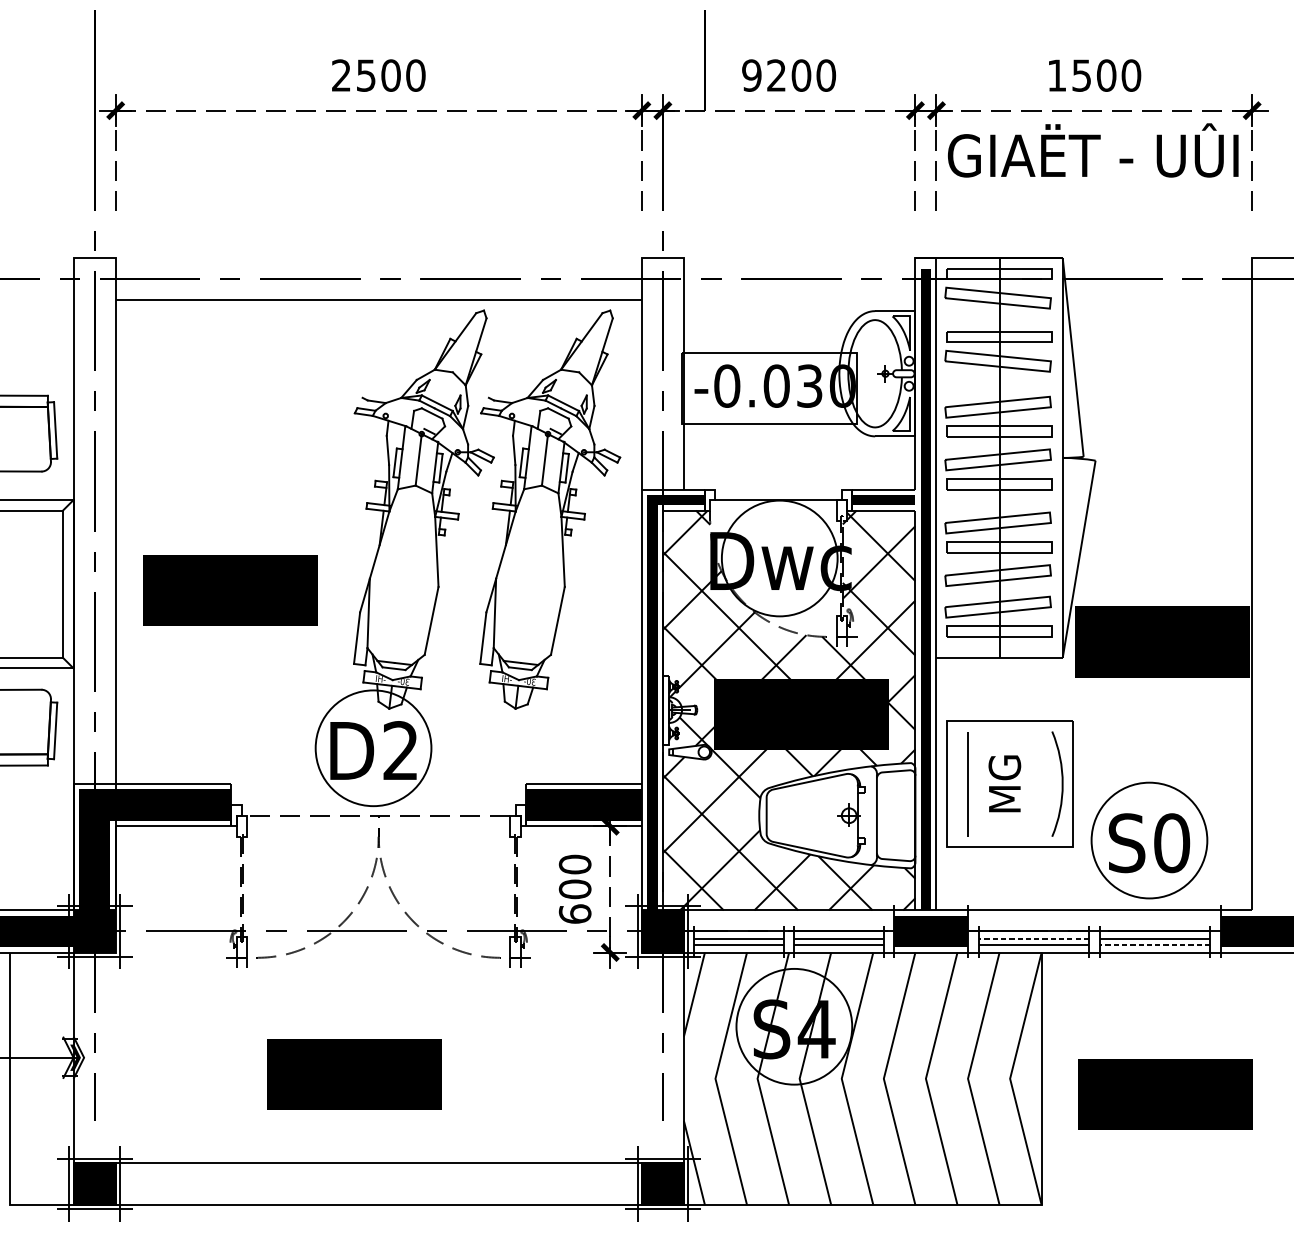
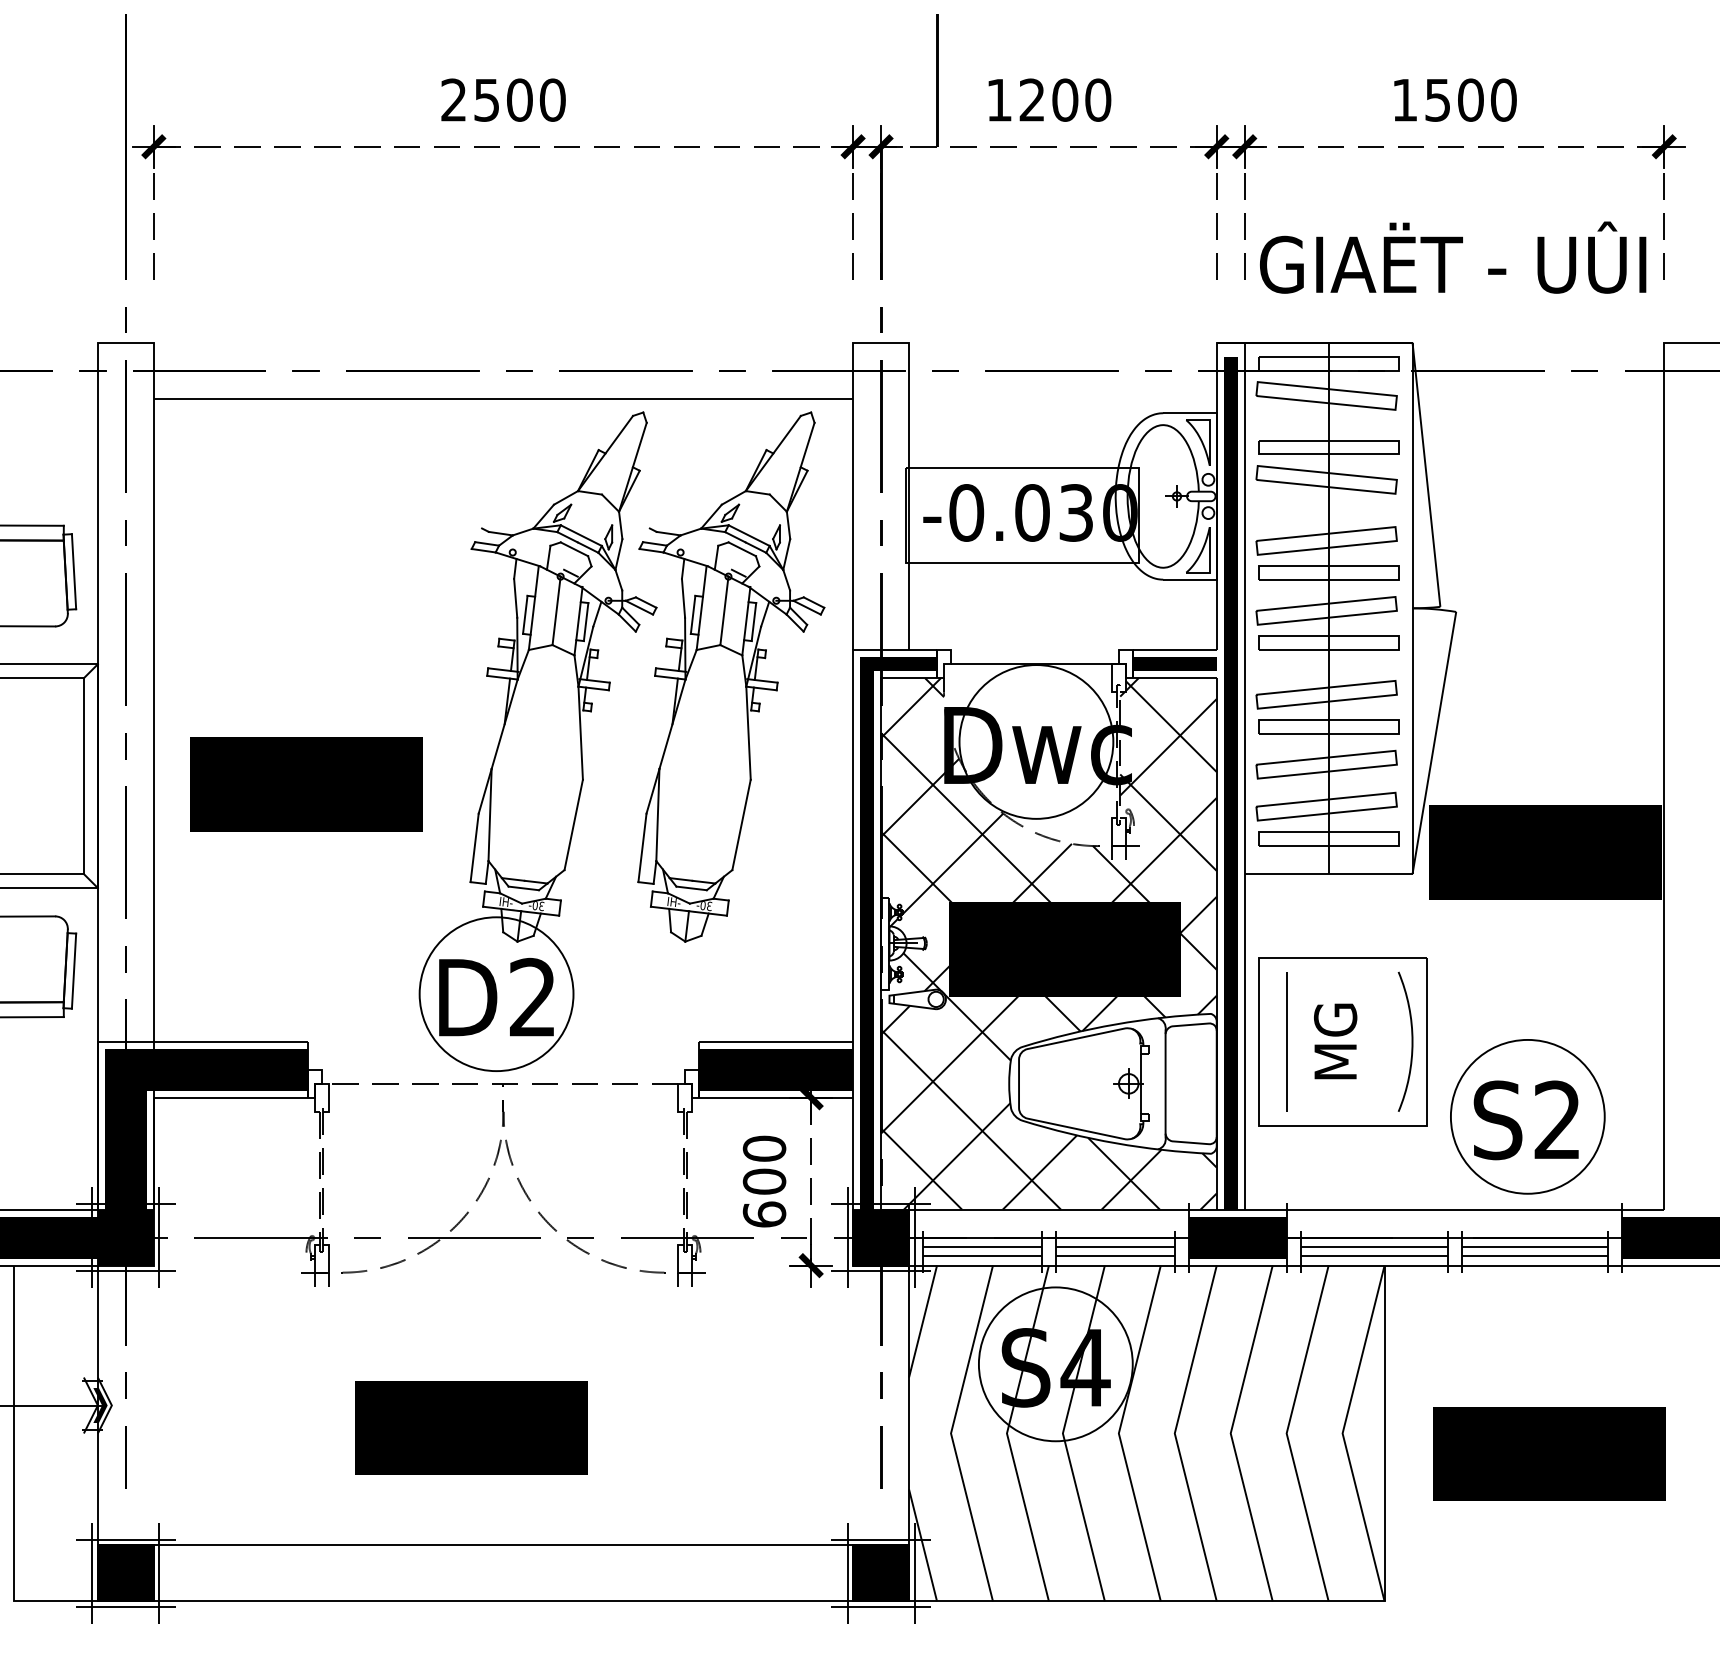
text: (751, 75) -> (999, 99), 9200 -> 1200
text: (1093, 150) -> (1453, 257), moved
text: (1171, 843) -> (1557, 1120), S0 -> S2
line: (1033, 938) -> (1373, 1247), dashed -> solid
line: (1154, 944) -> (1534, 1255), dashed -> solid

